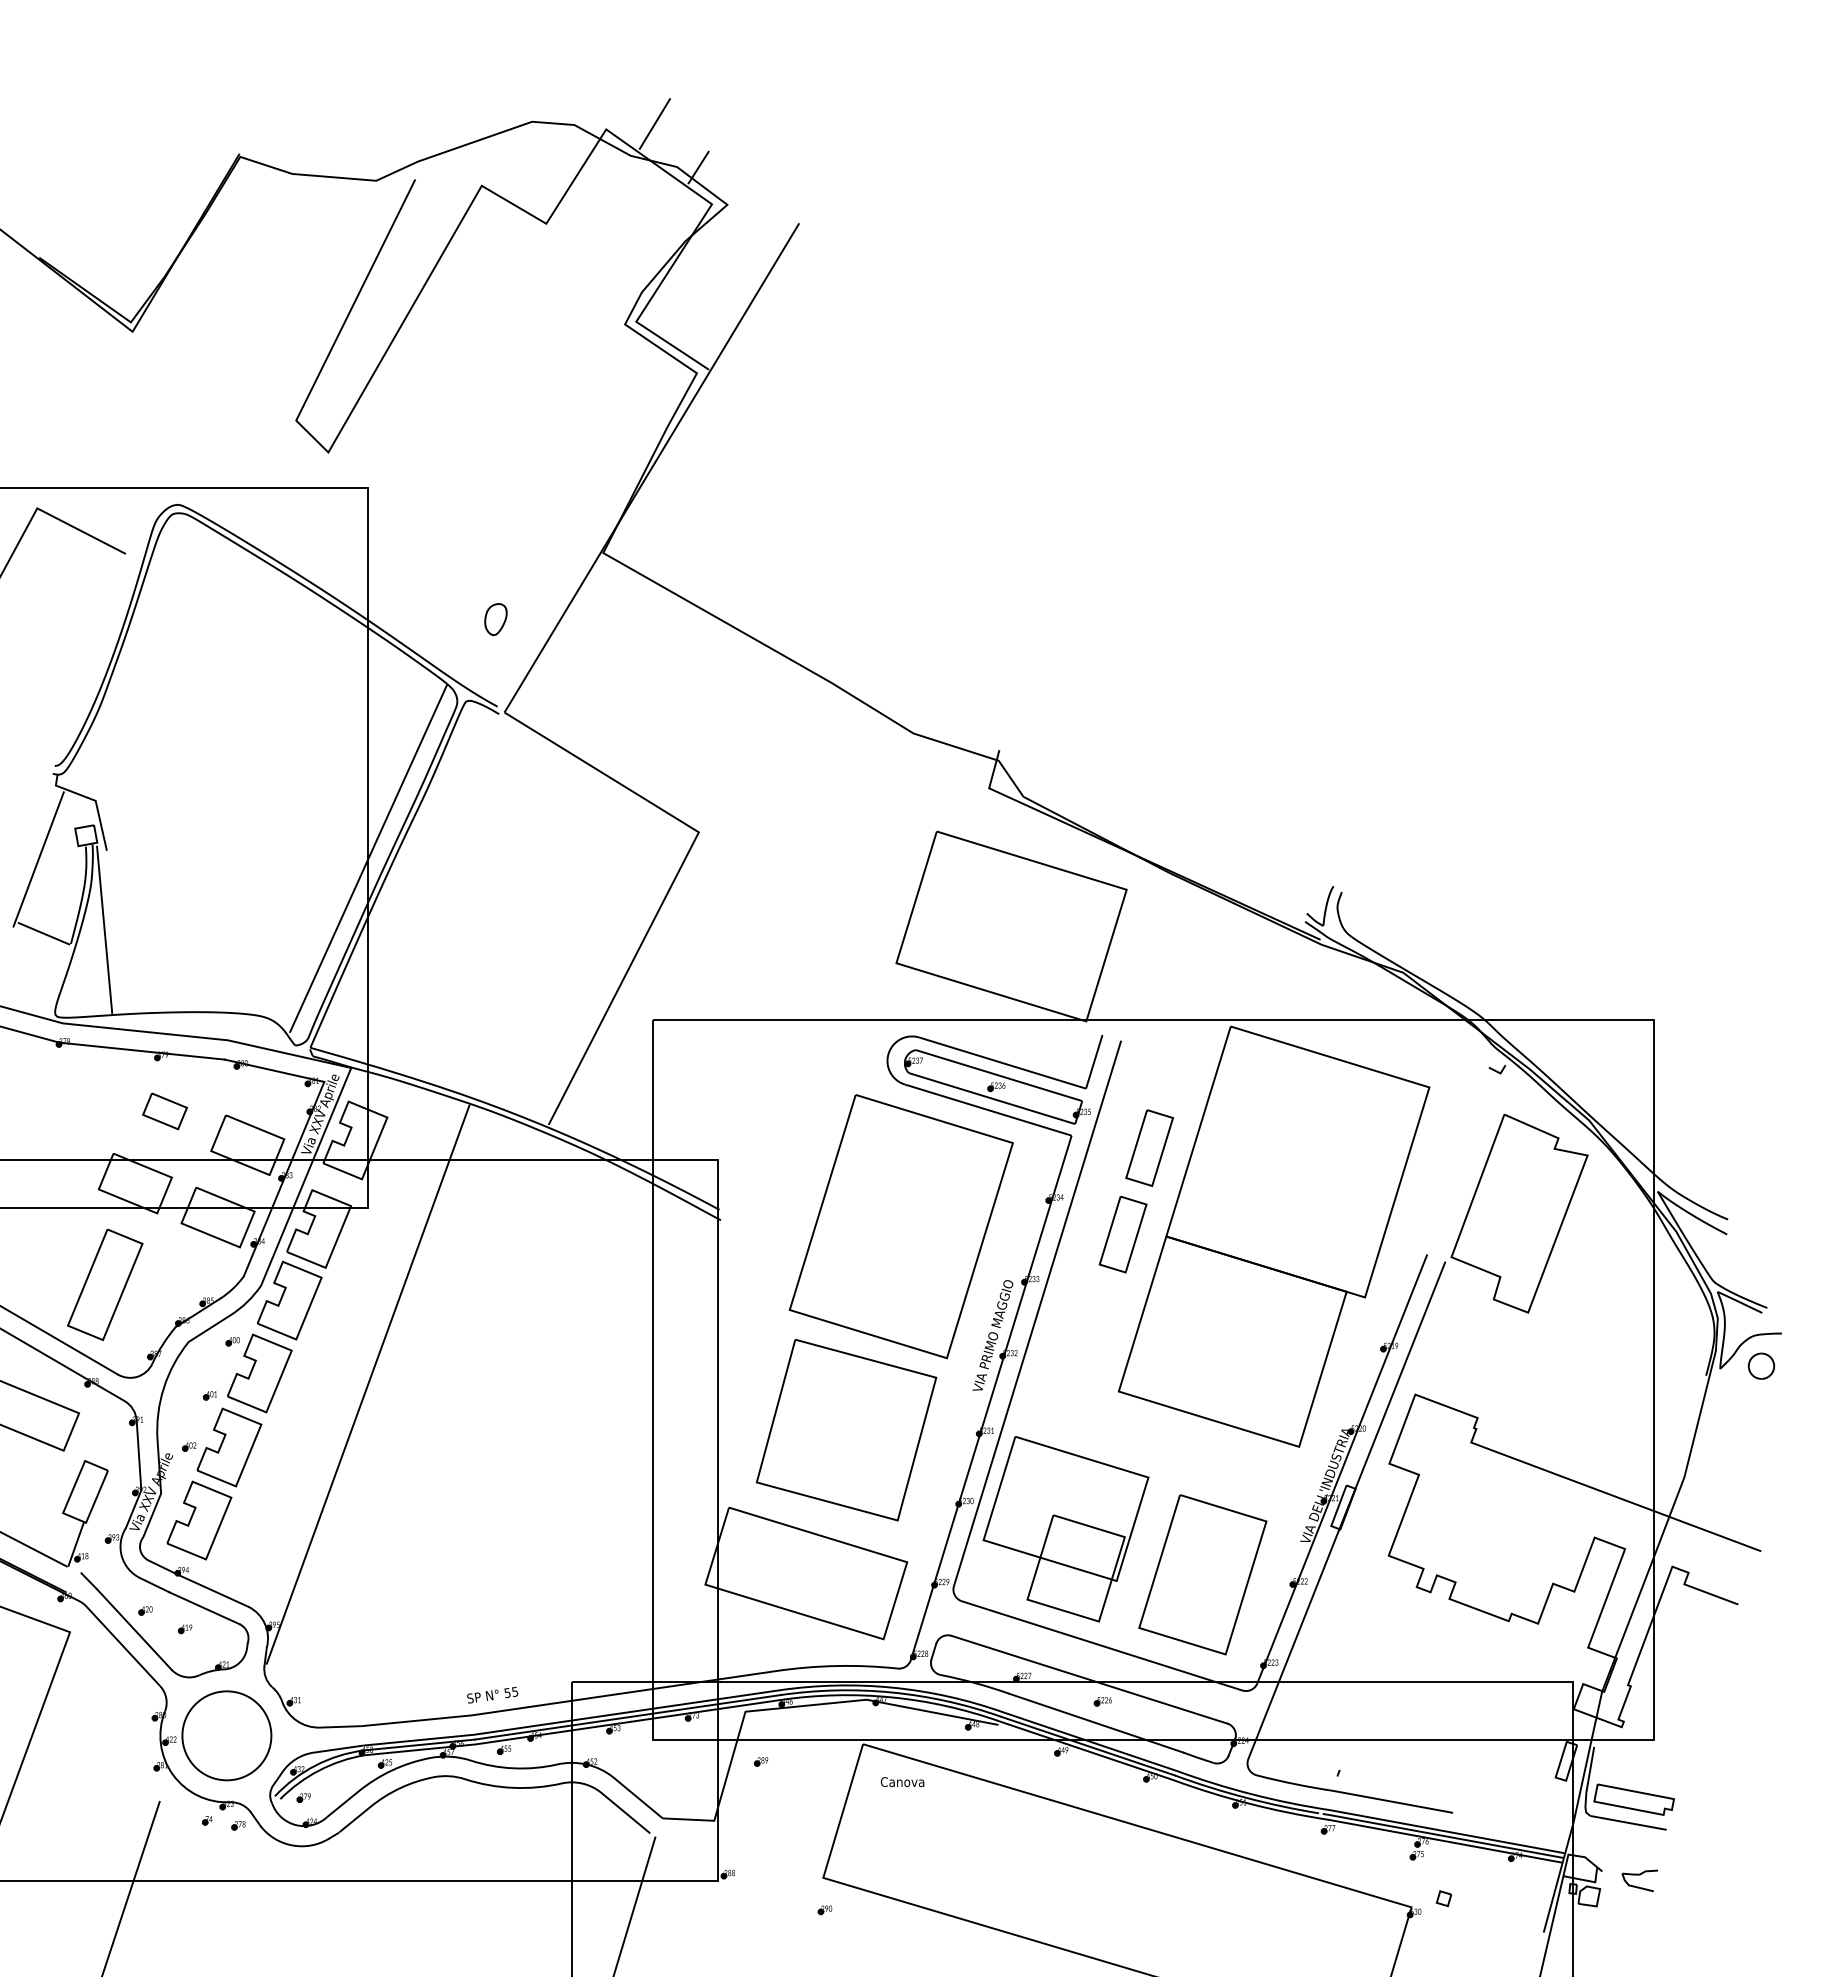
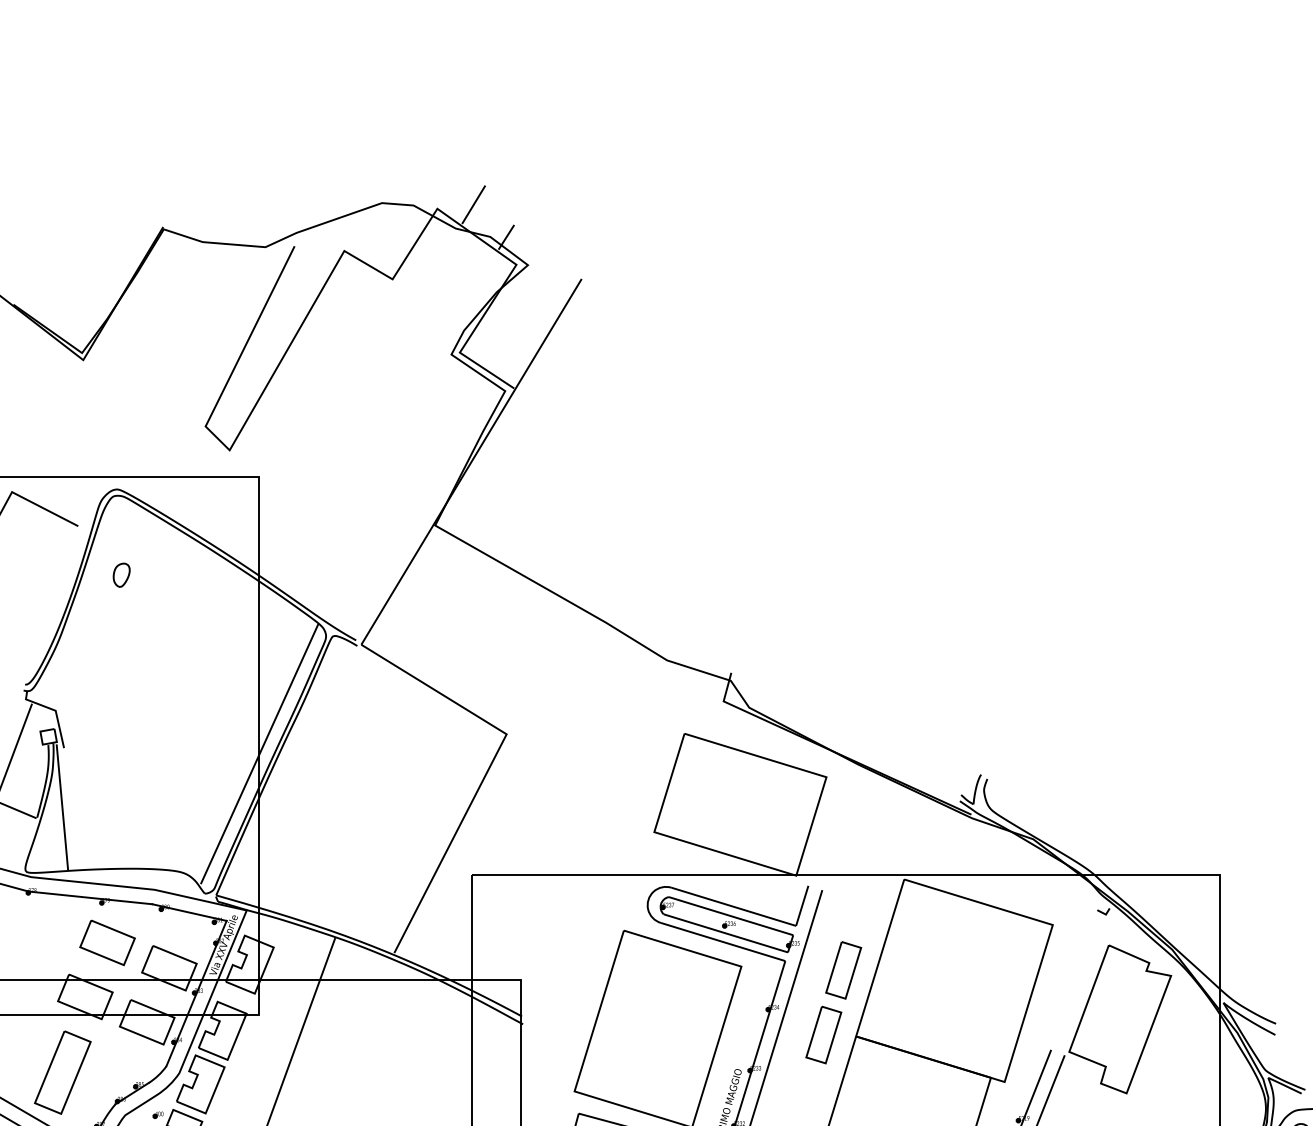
part: (495, 619) -> (121, 575), moved
part: (164, 1111) -> (107, 943), size x1.67

